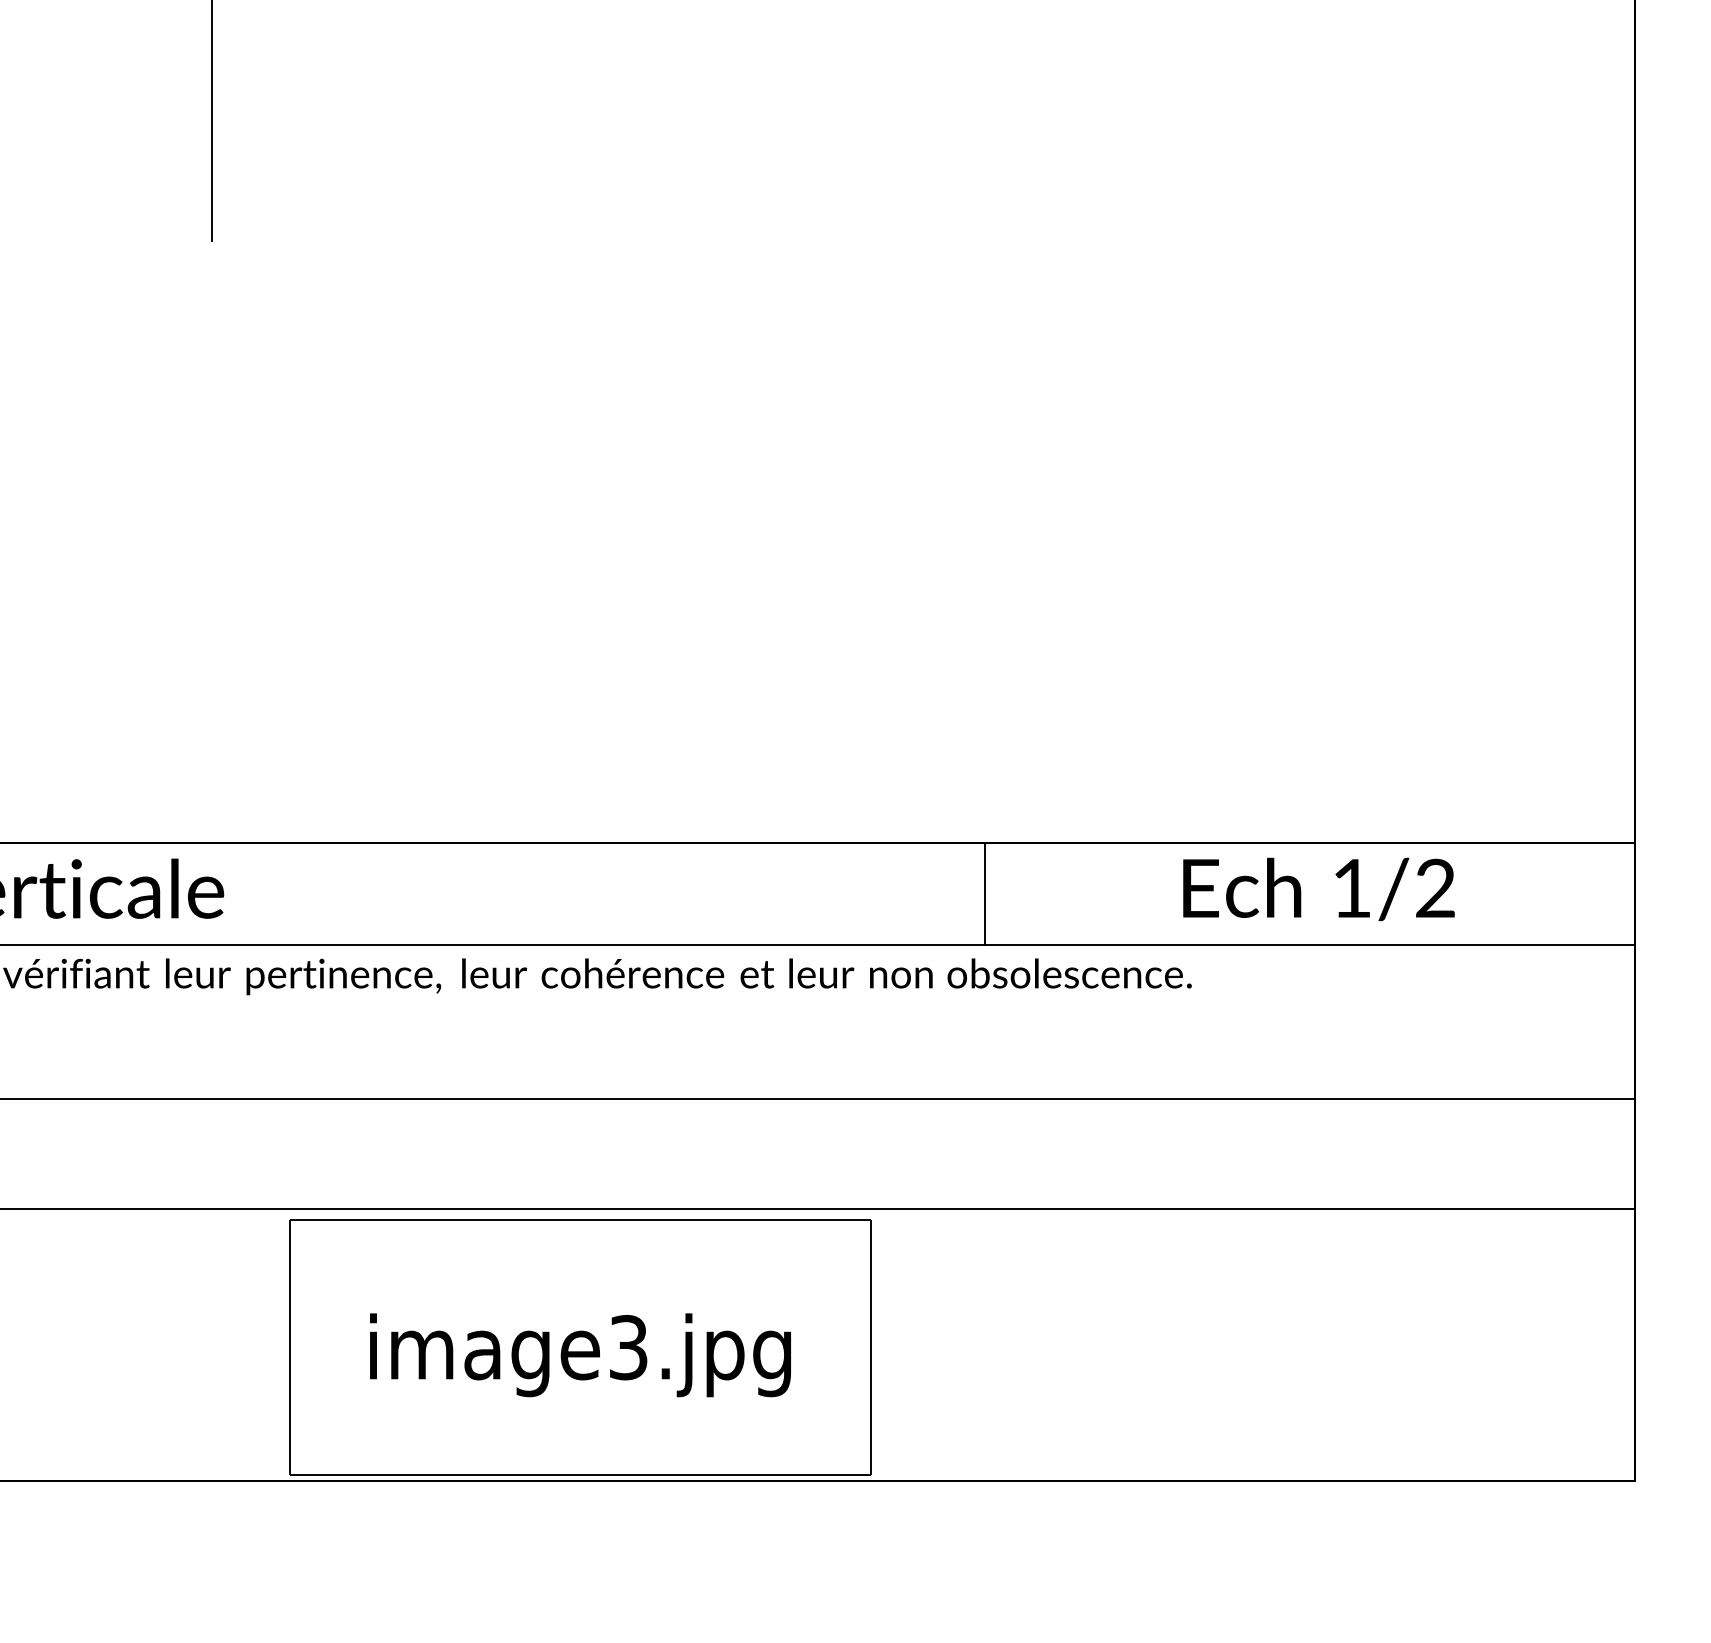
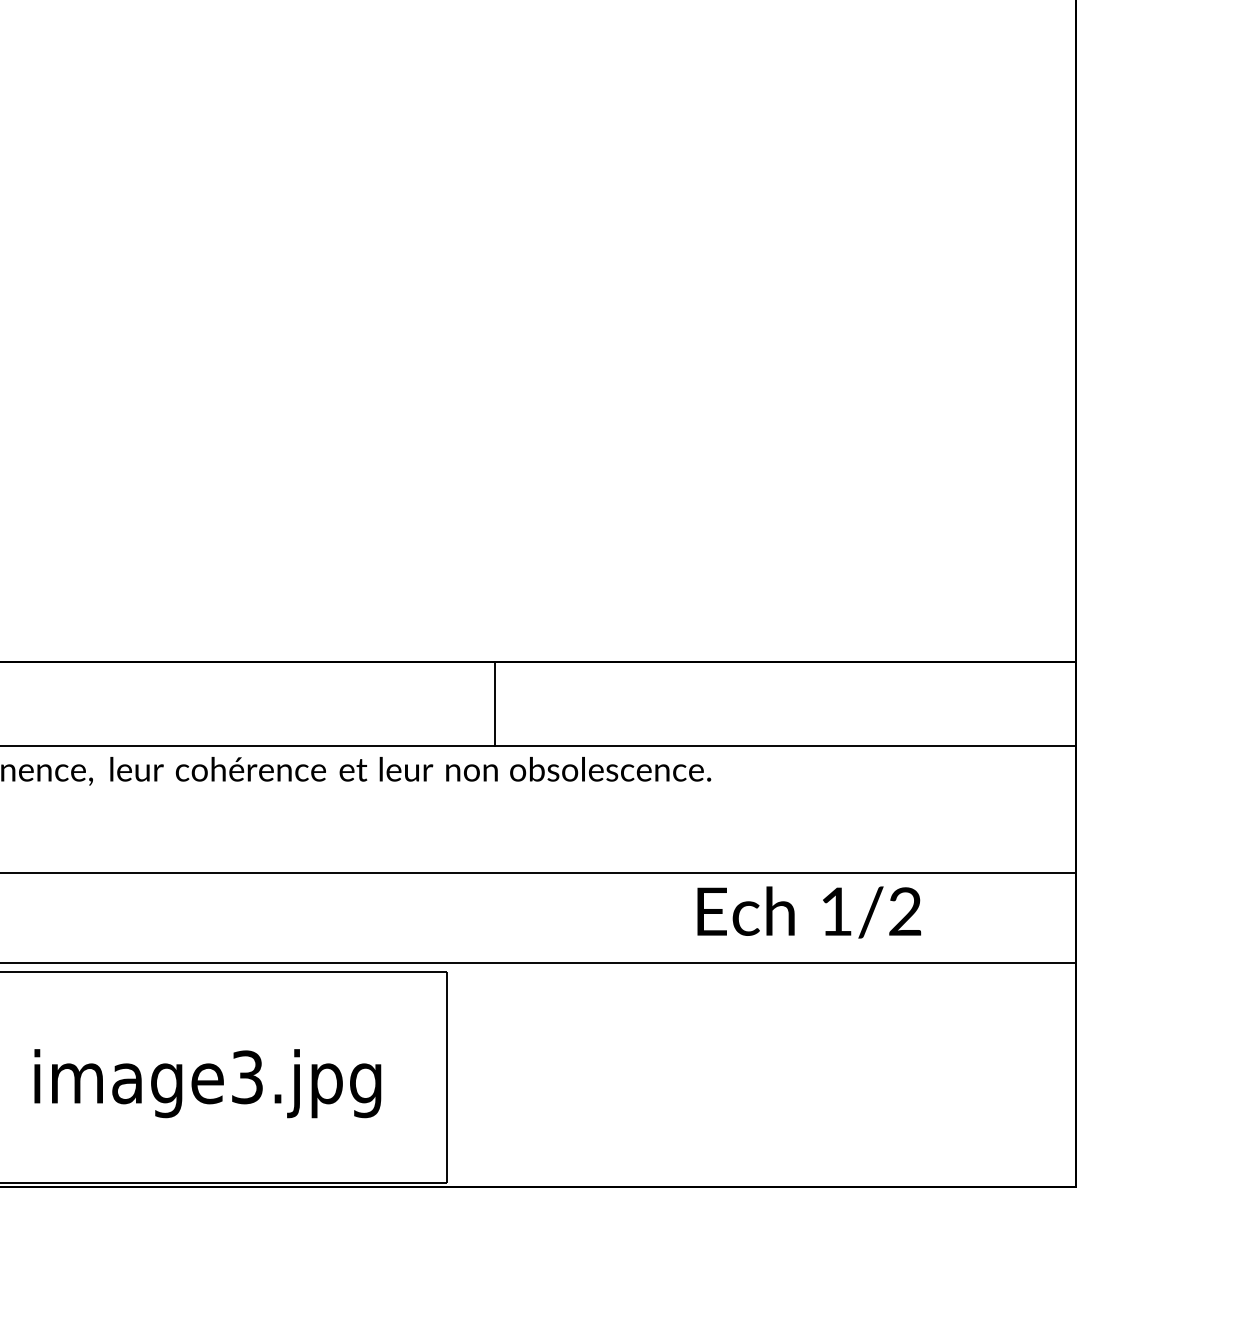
text: (1318, 889) -> (808, 912), moved
line: (985, 894) -> (495, 704), moved

